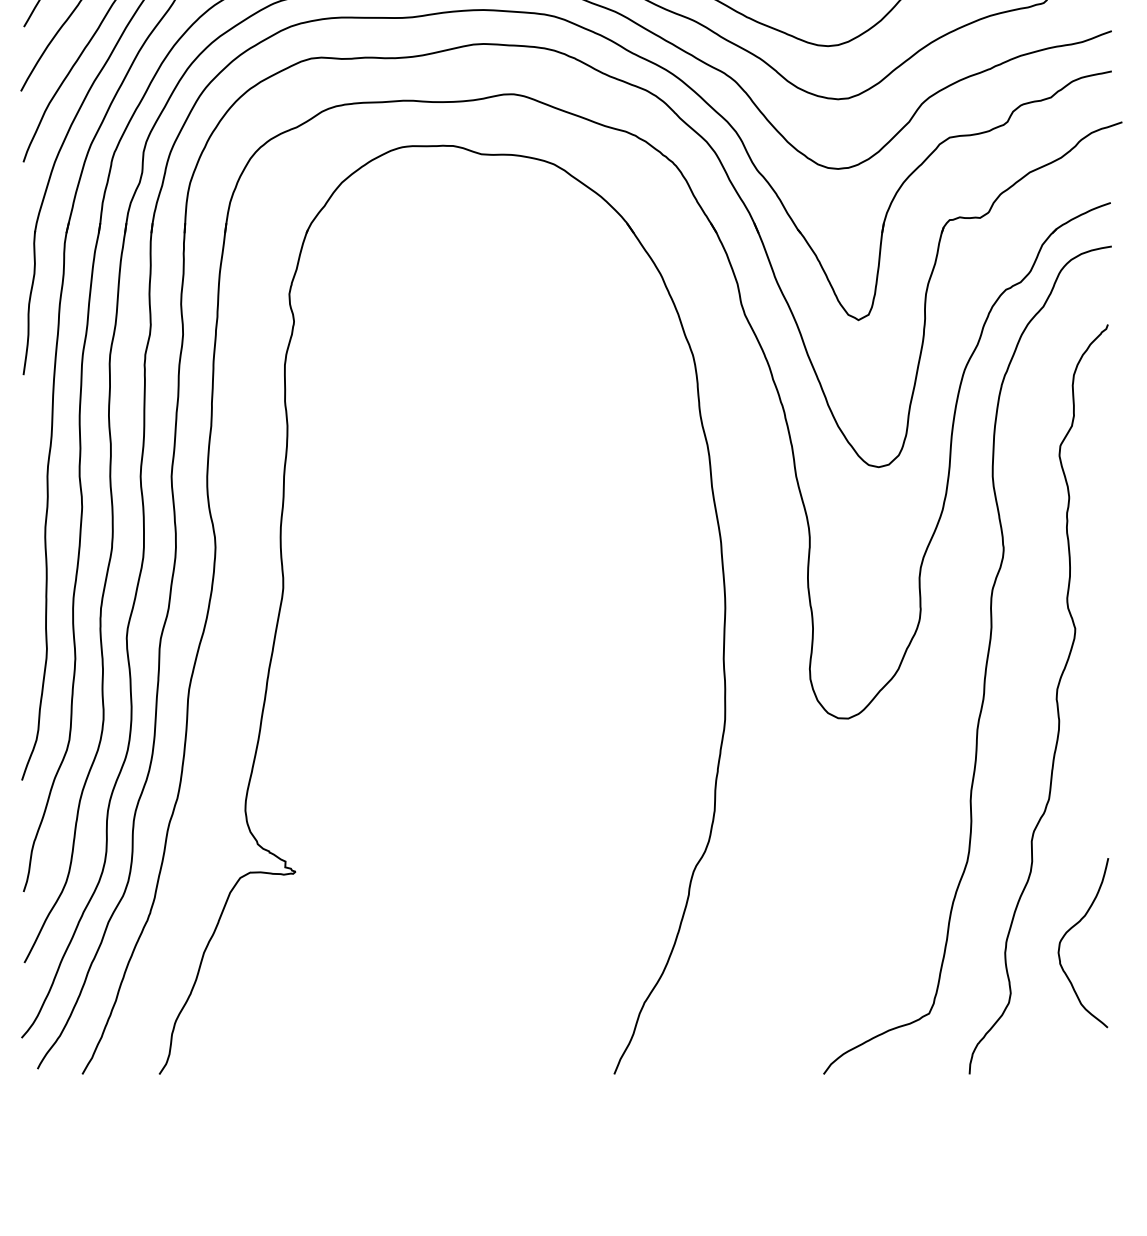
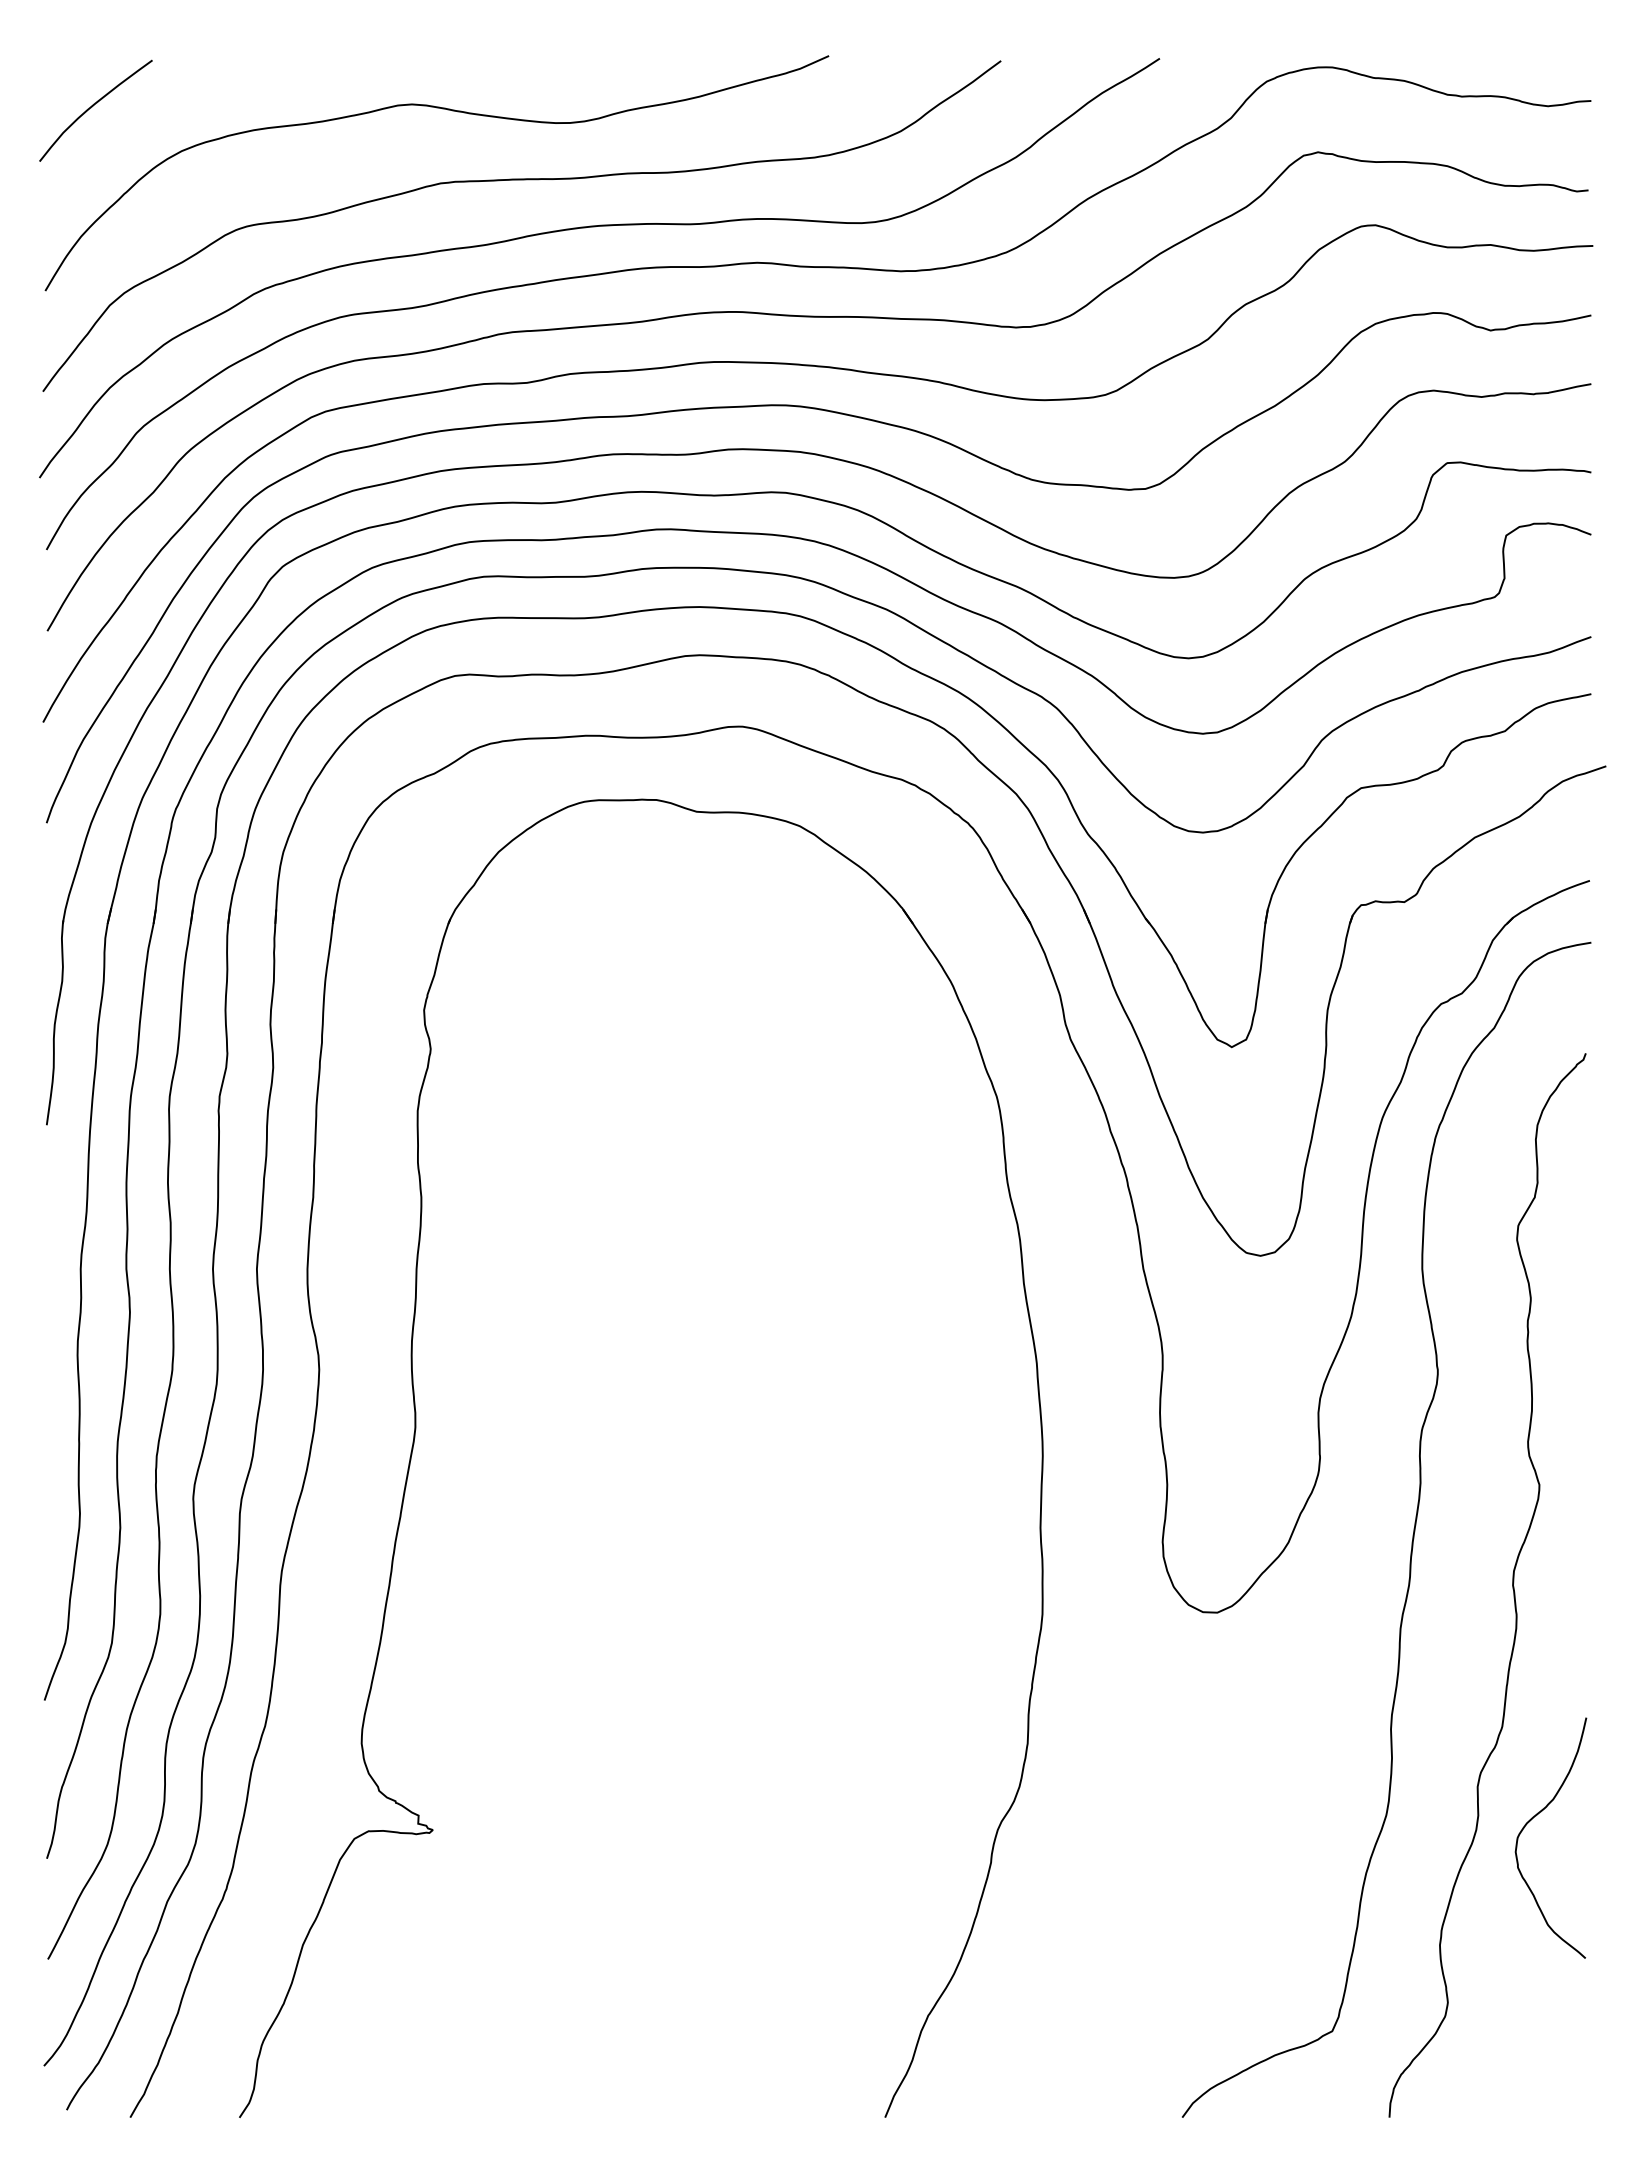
curve: (1073, 927) -> (1536, 1816), moved

